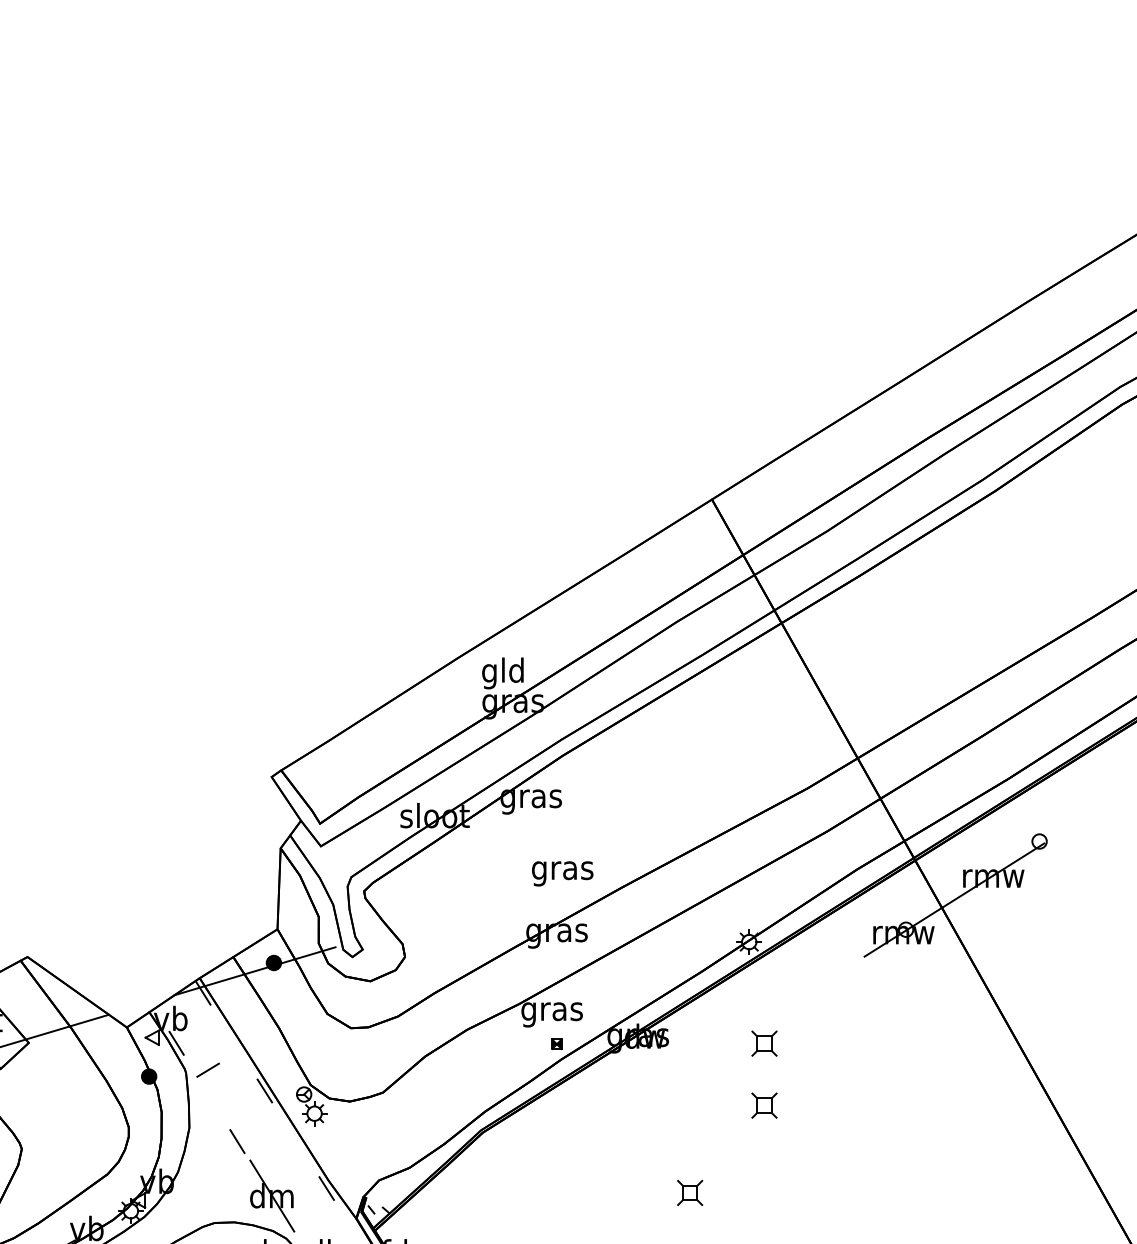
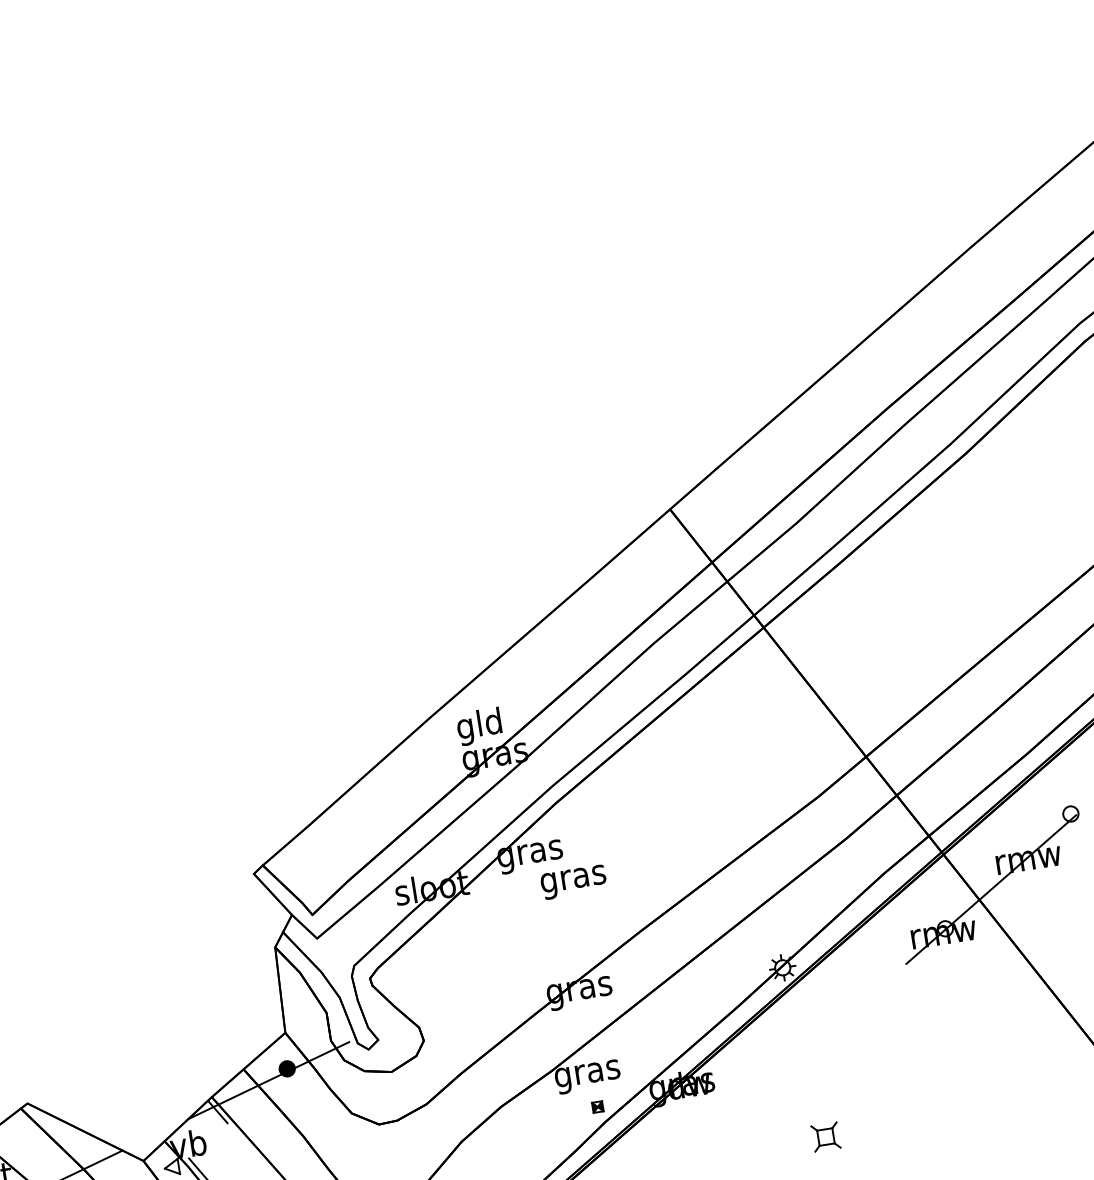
text: (562, 873) -> (573, 881), moved
part: (764, 1043) -> (815, 1071), removed

